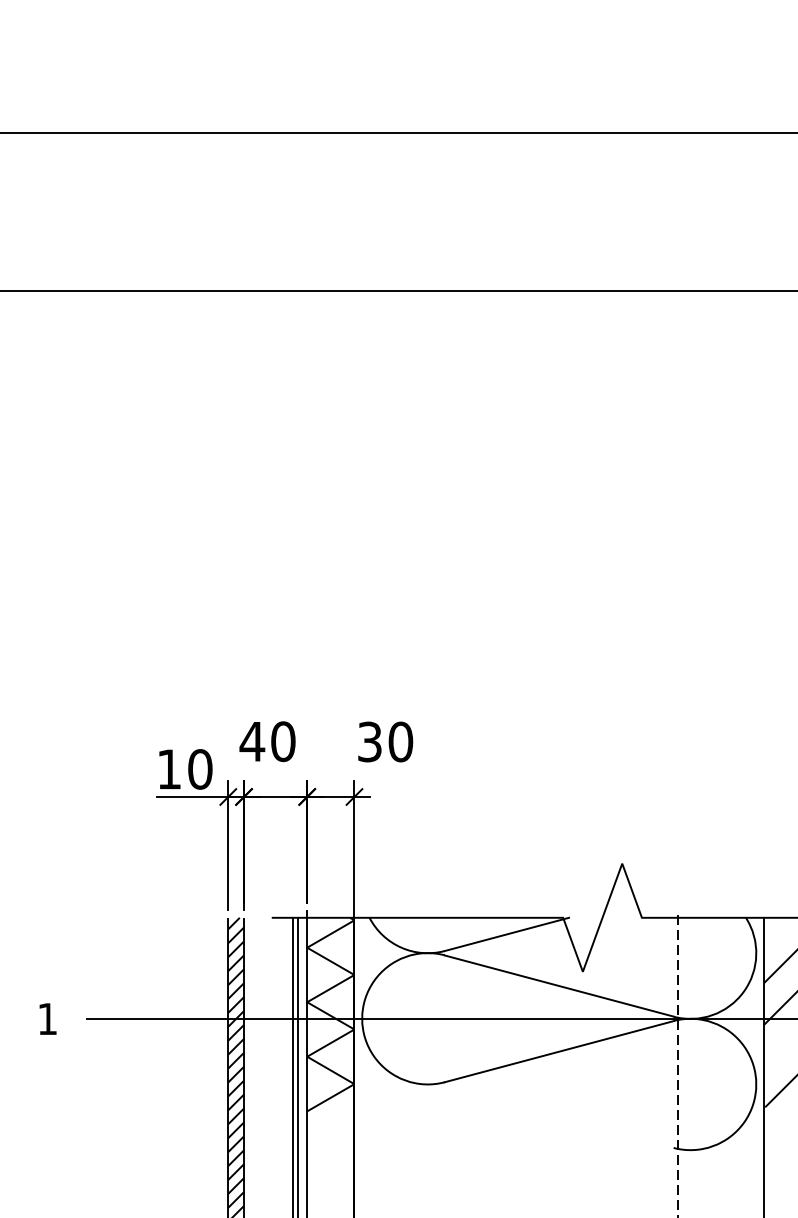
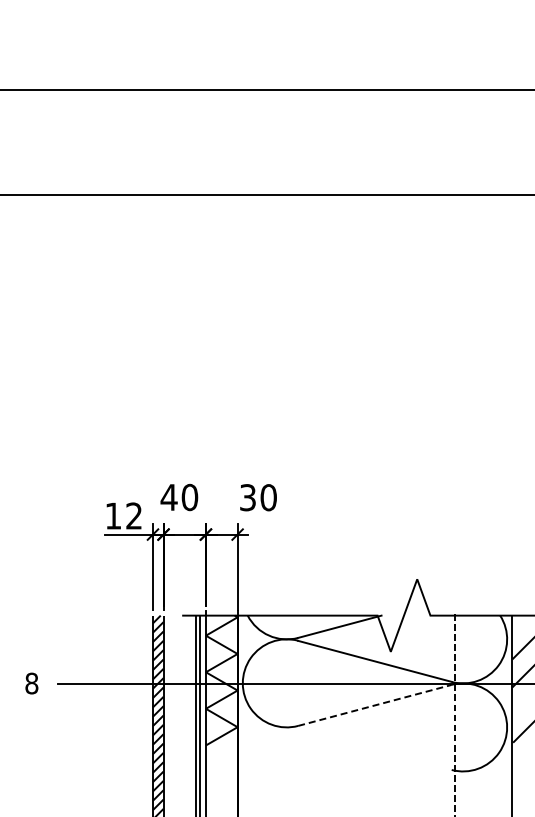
text: (200, 768) -> (134, 515), 10 -> 12
text: (47, 1018) -> (31, 683), 1 -> 8
line: (560, 1051) -> (375, 705), solid -> dashed

